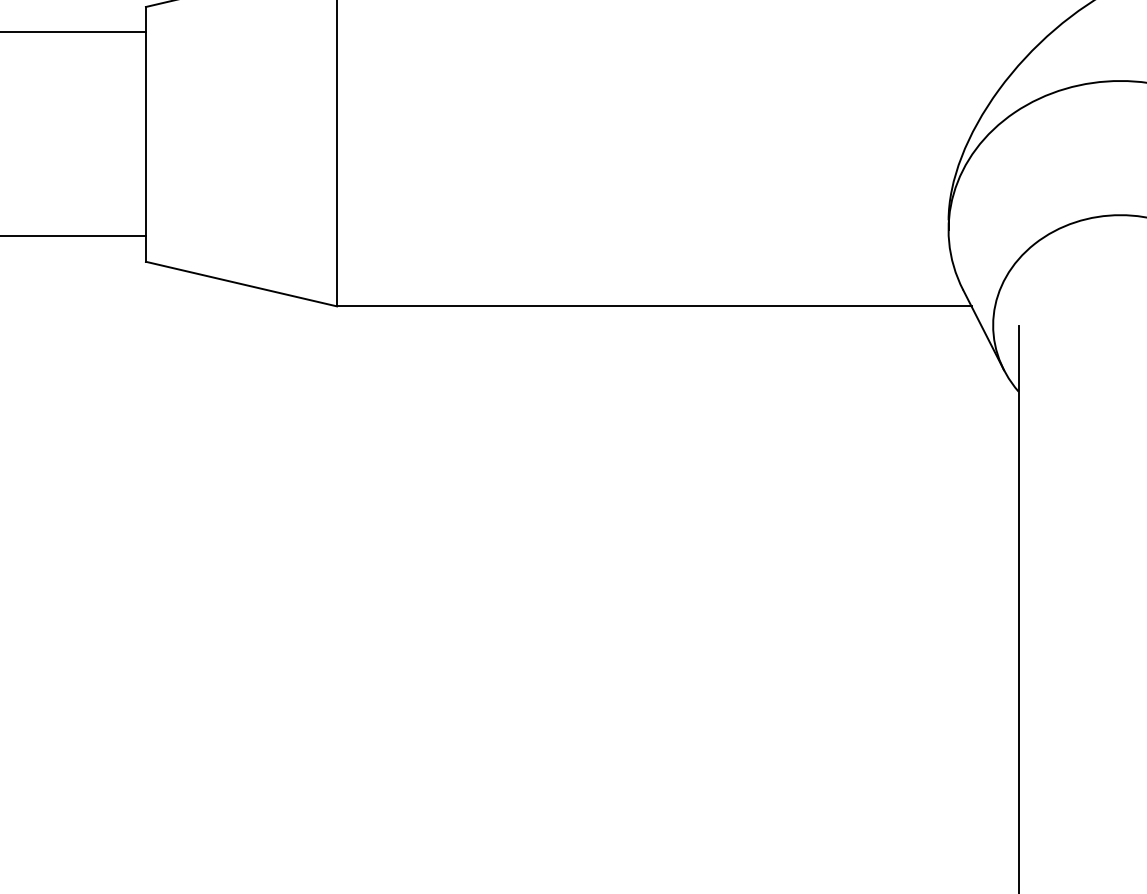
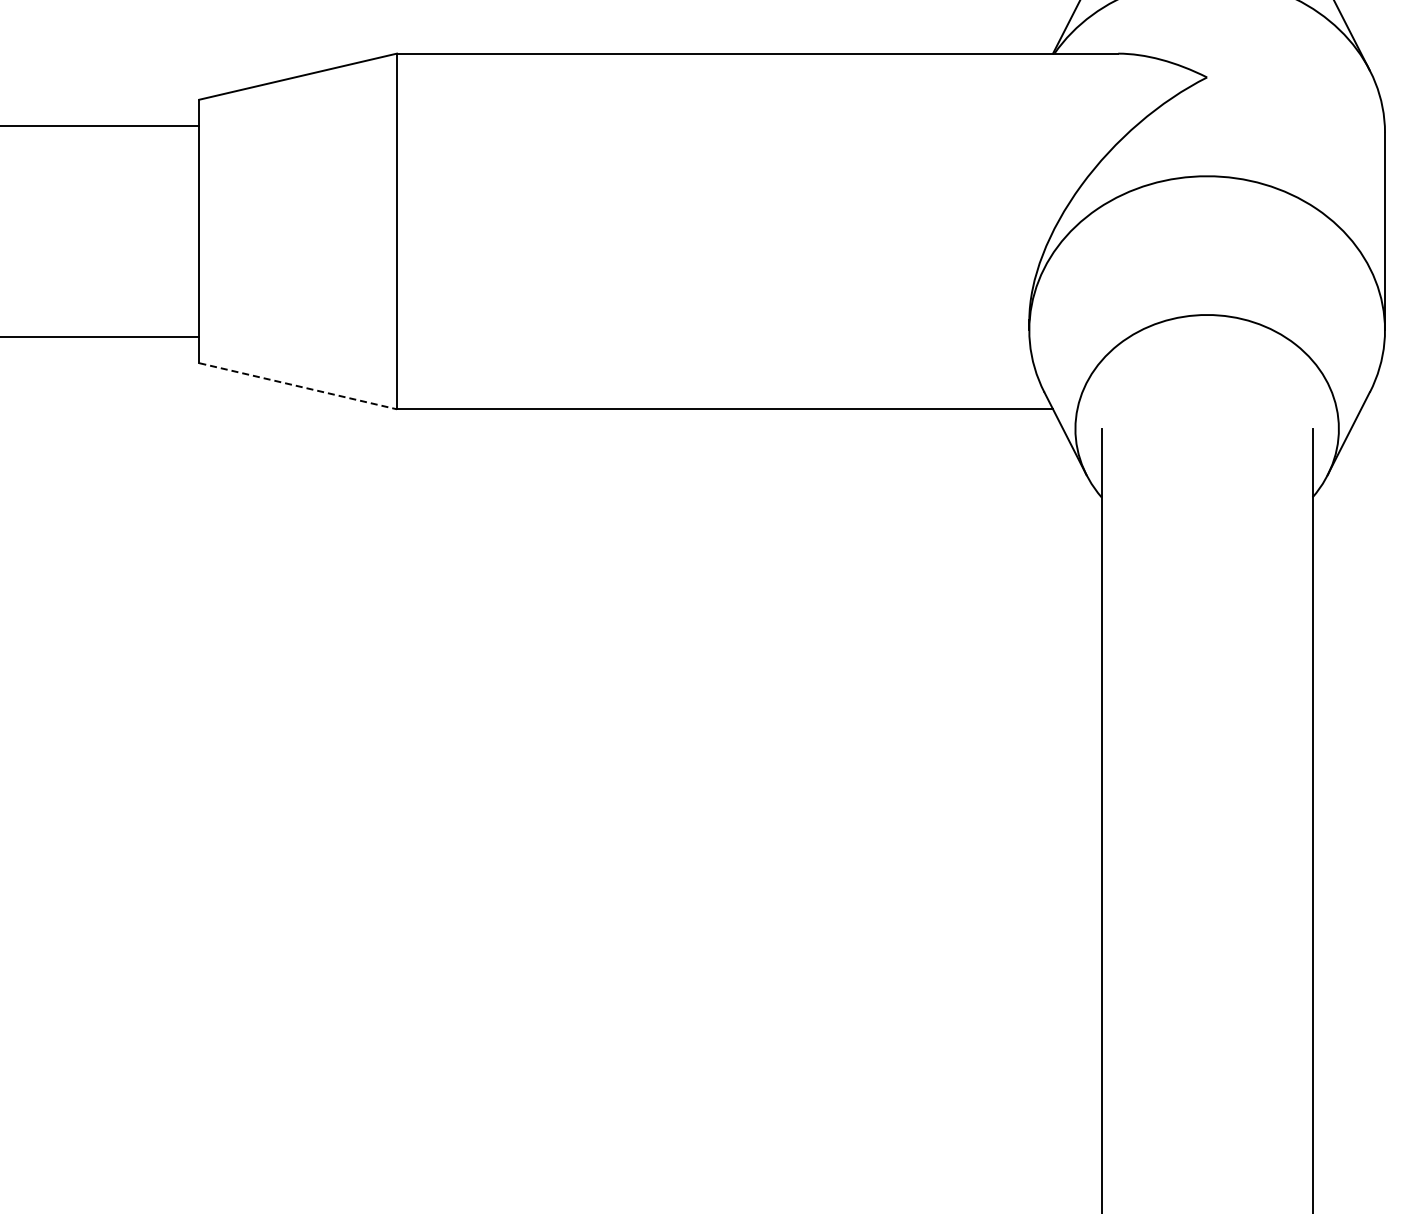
line: (241, 284) -> (298, 386), solid -> dashed

